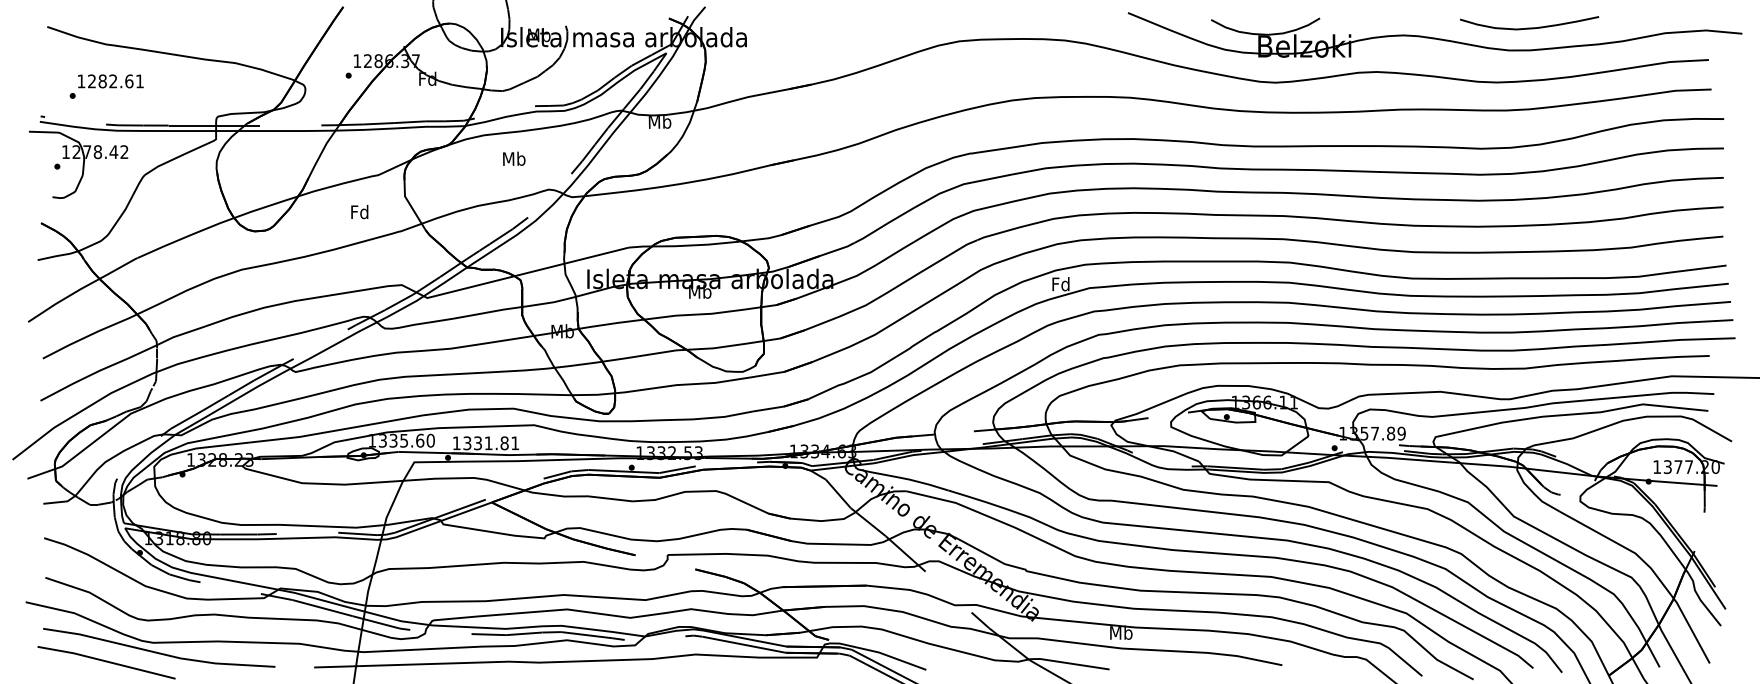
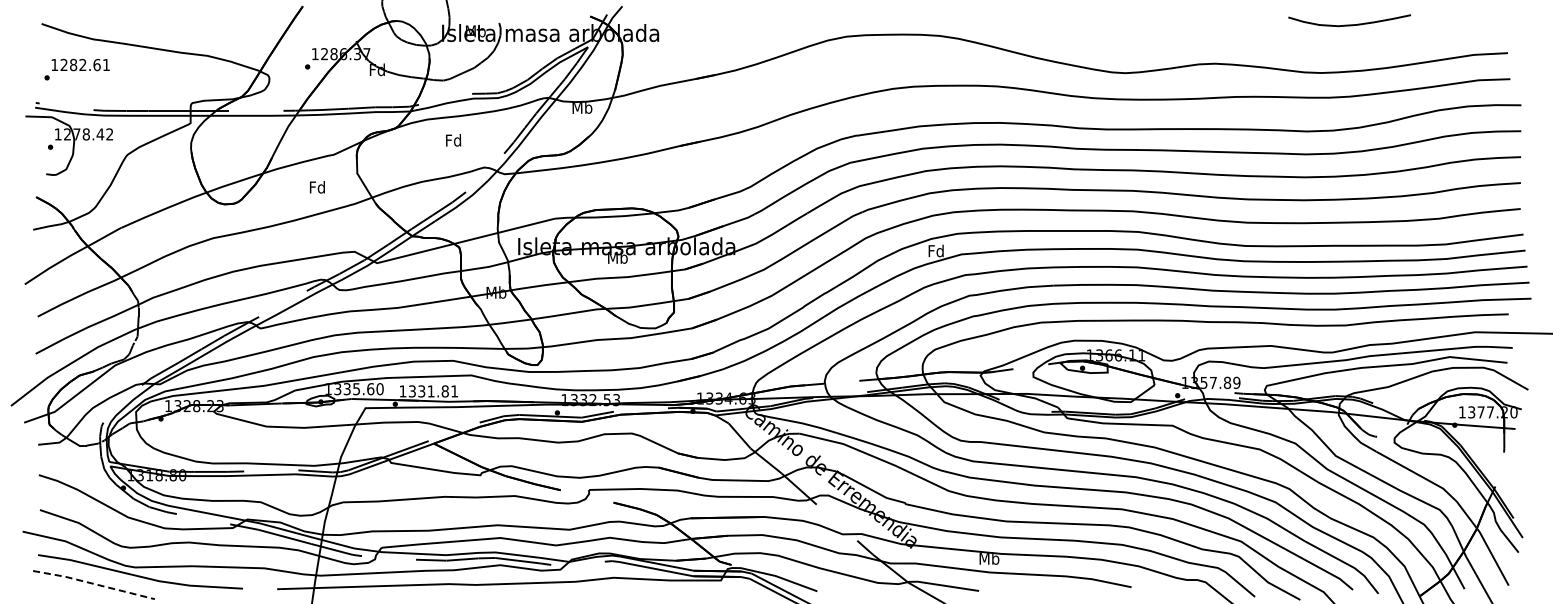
part: (1435, 35) -> (1266, 31), removed
text: (106, 86) -> (76, 69), moved
text: (513, 158) -> (453, 140), Mb -> Fd
line: (107, 660) -> (94, 583), solid -> dashed

